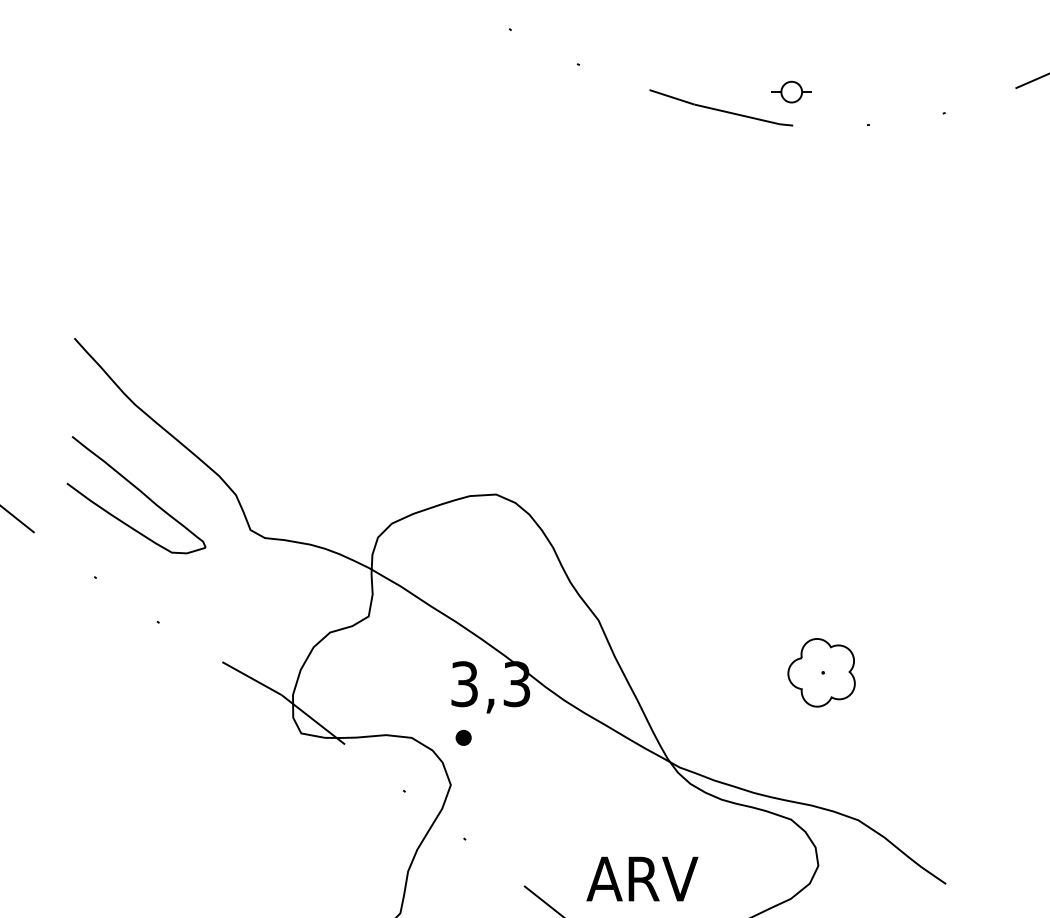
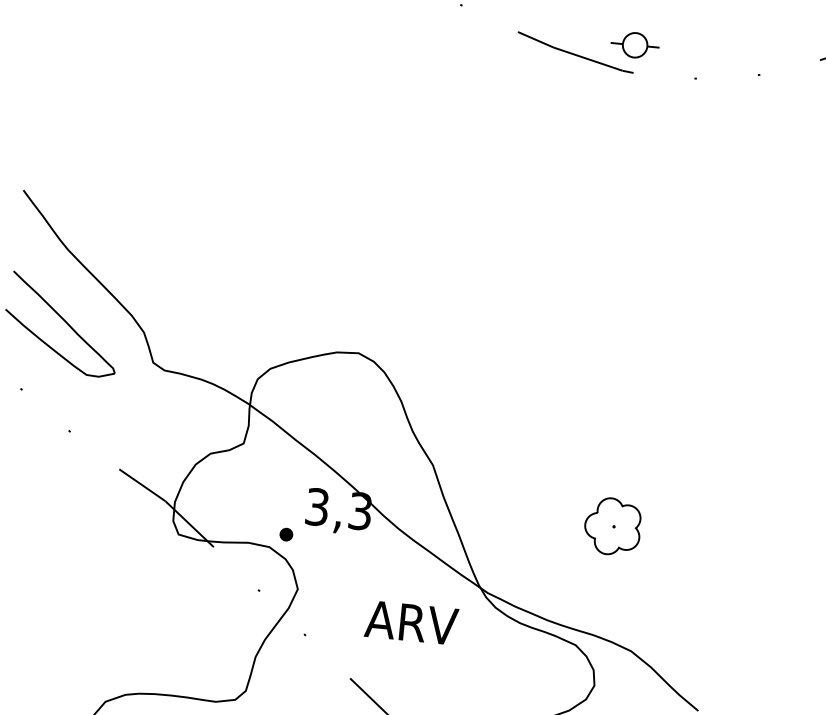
part: (791, 91) -> (634, 44), size x1.43
part: (463, 737) -> (286, 534), moved
text: (642, 878) -> (411, 622), moved

